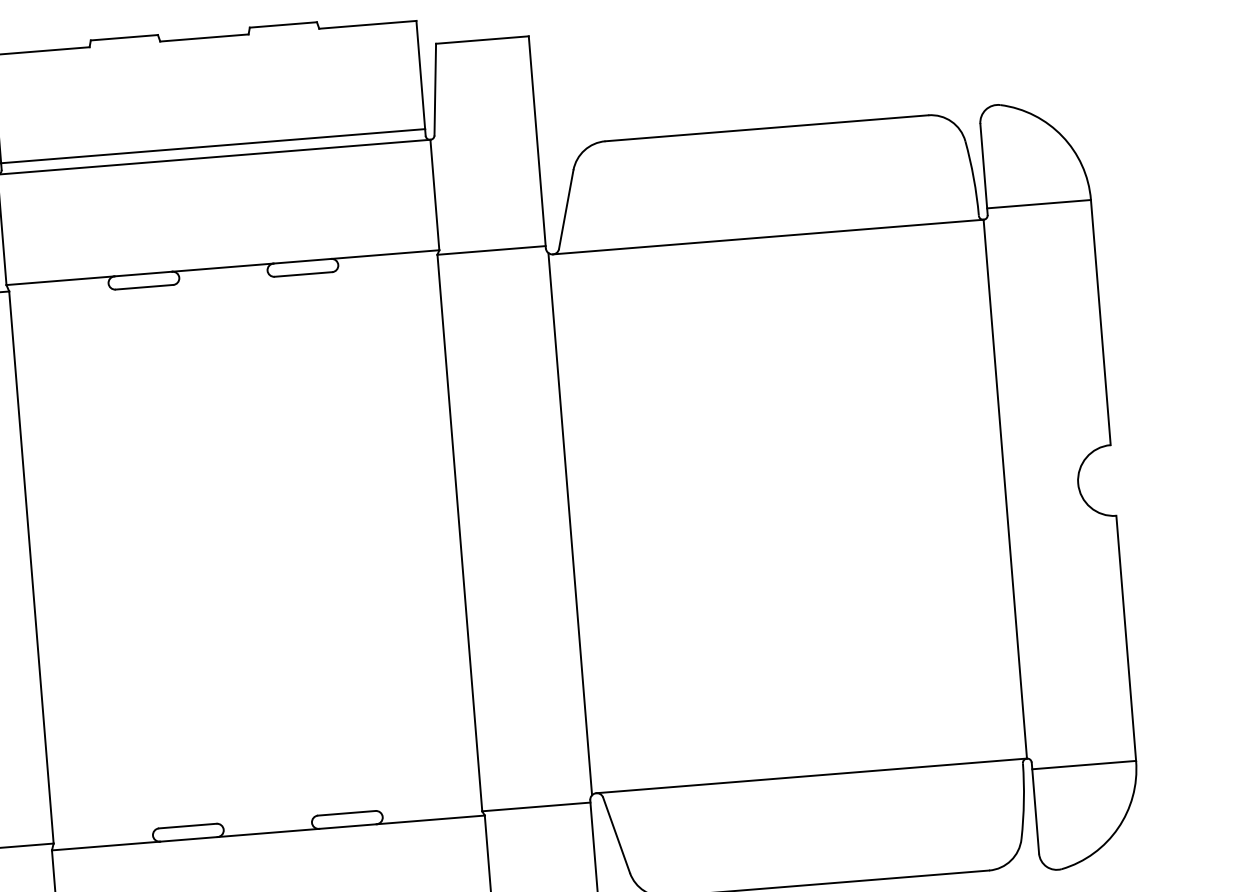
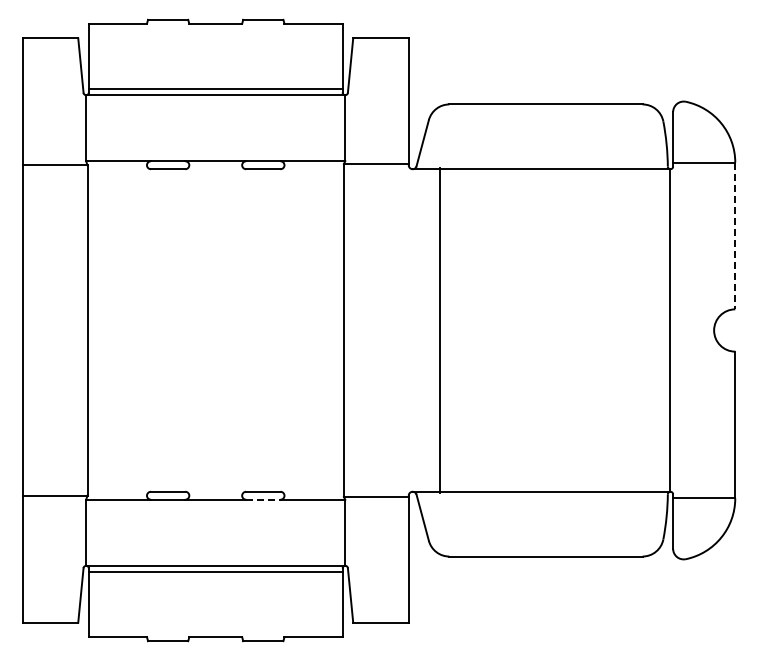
line: (1101, 323) -> (735, 236), solid -> dashed
line: (571, 524) -> (440, 330), moved
line: (348, 826) -> (263, 499), solid -> dashed

